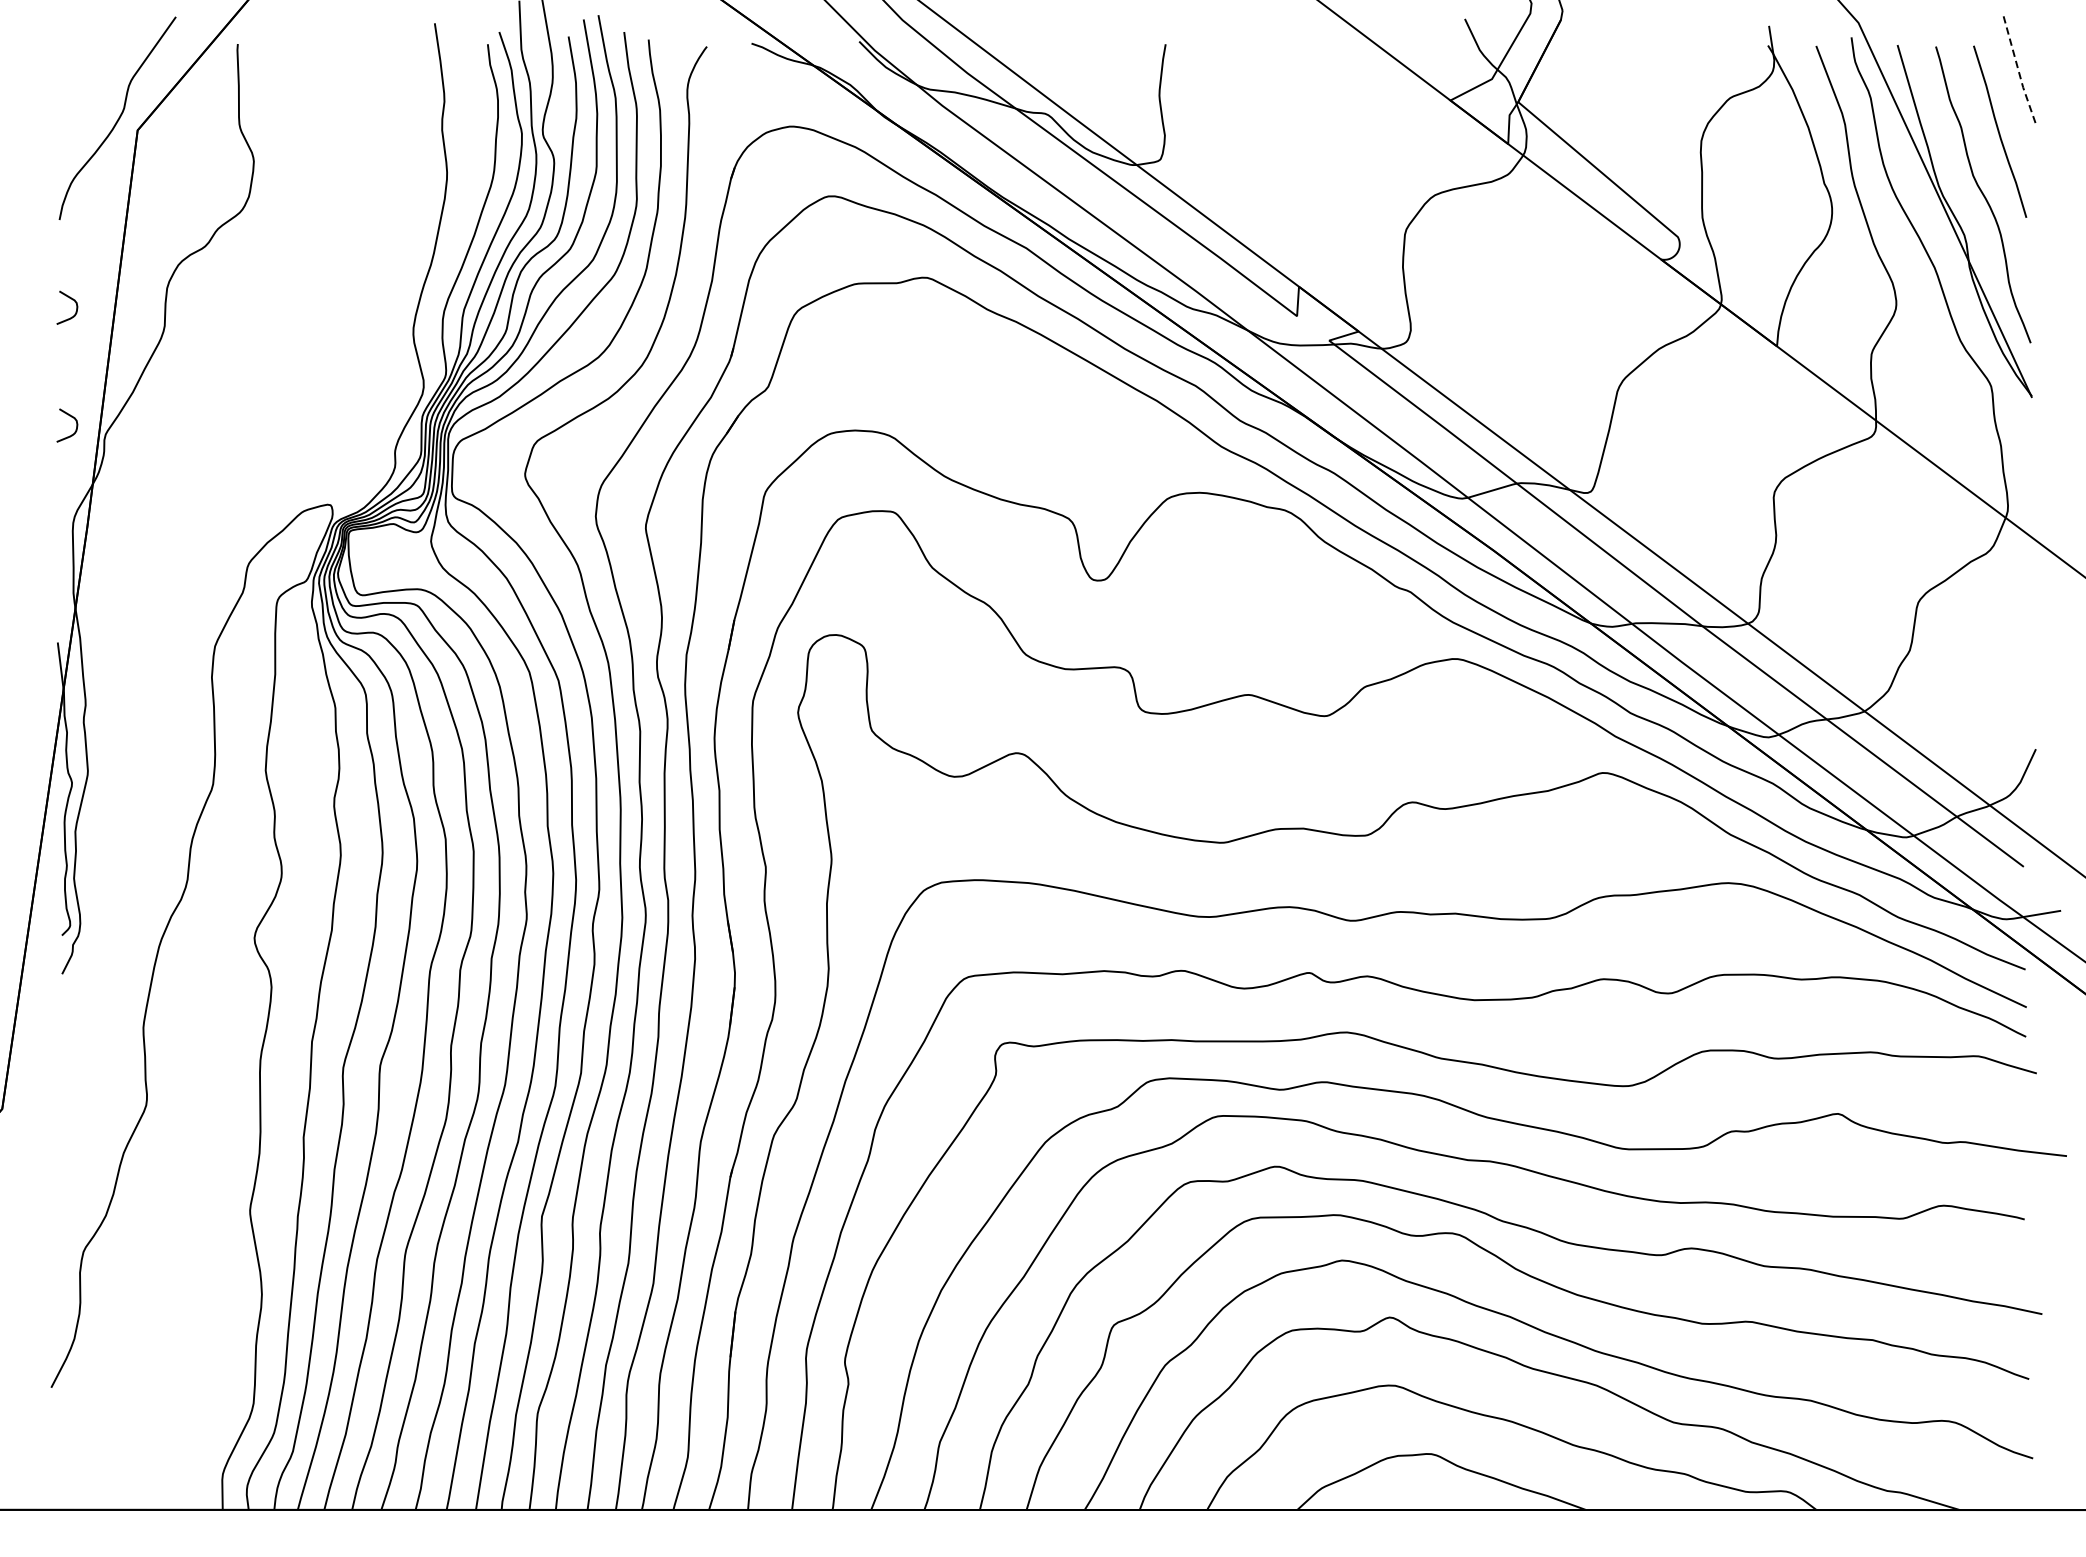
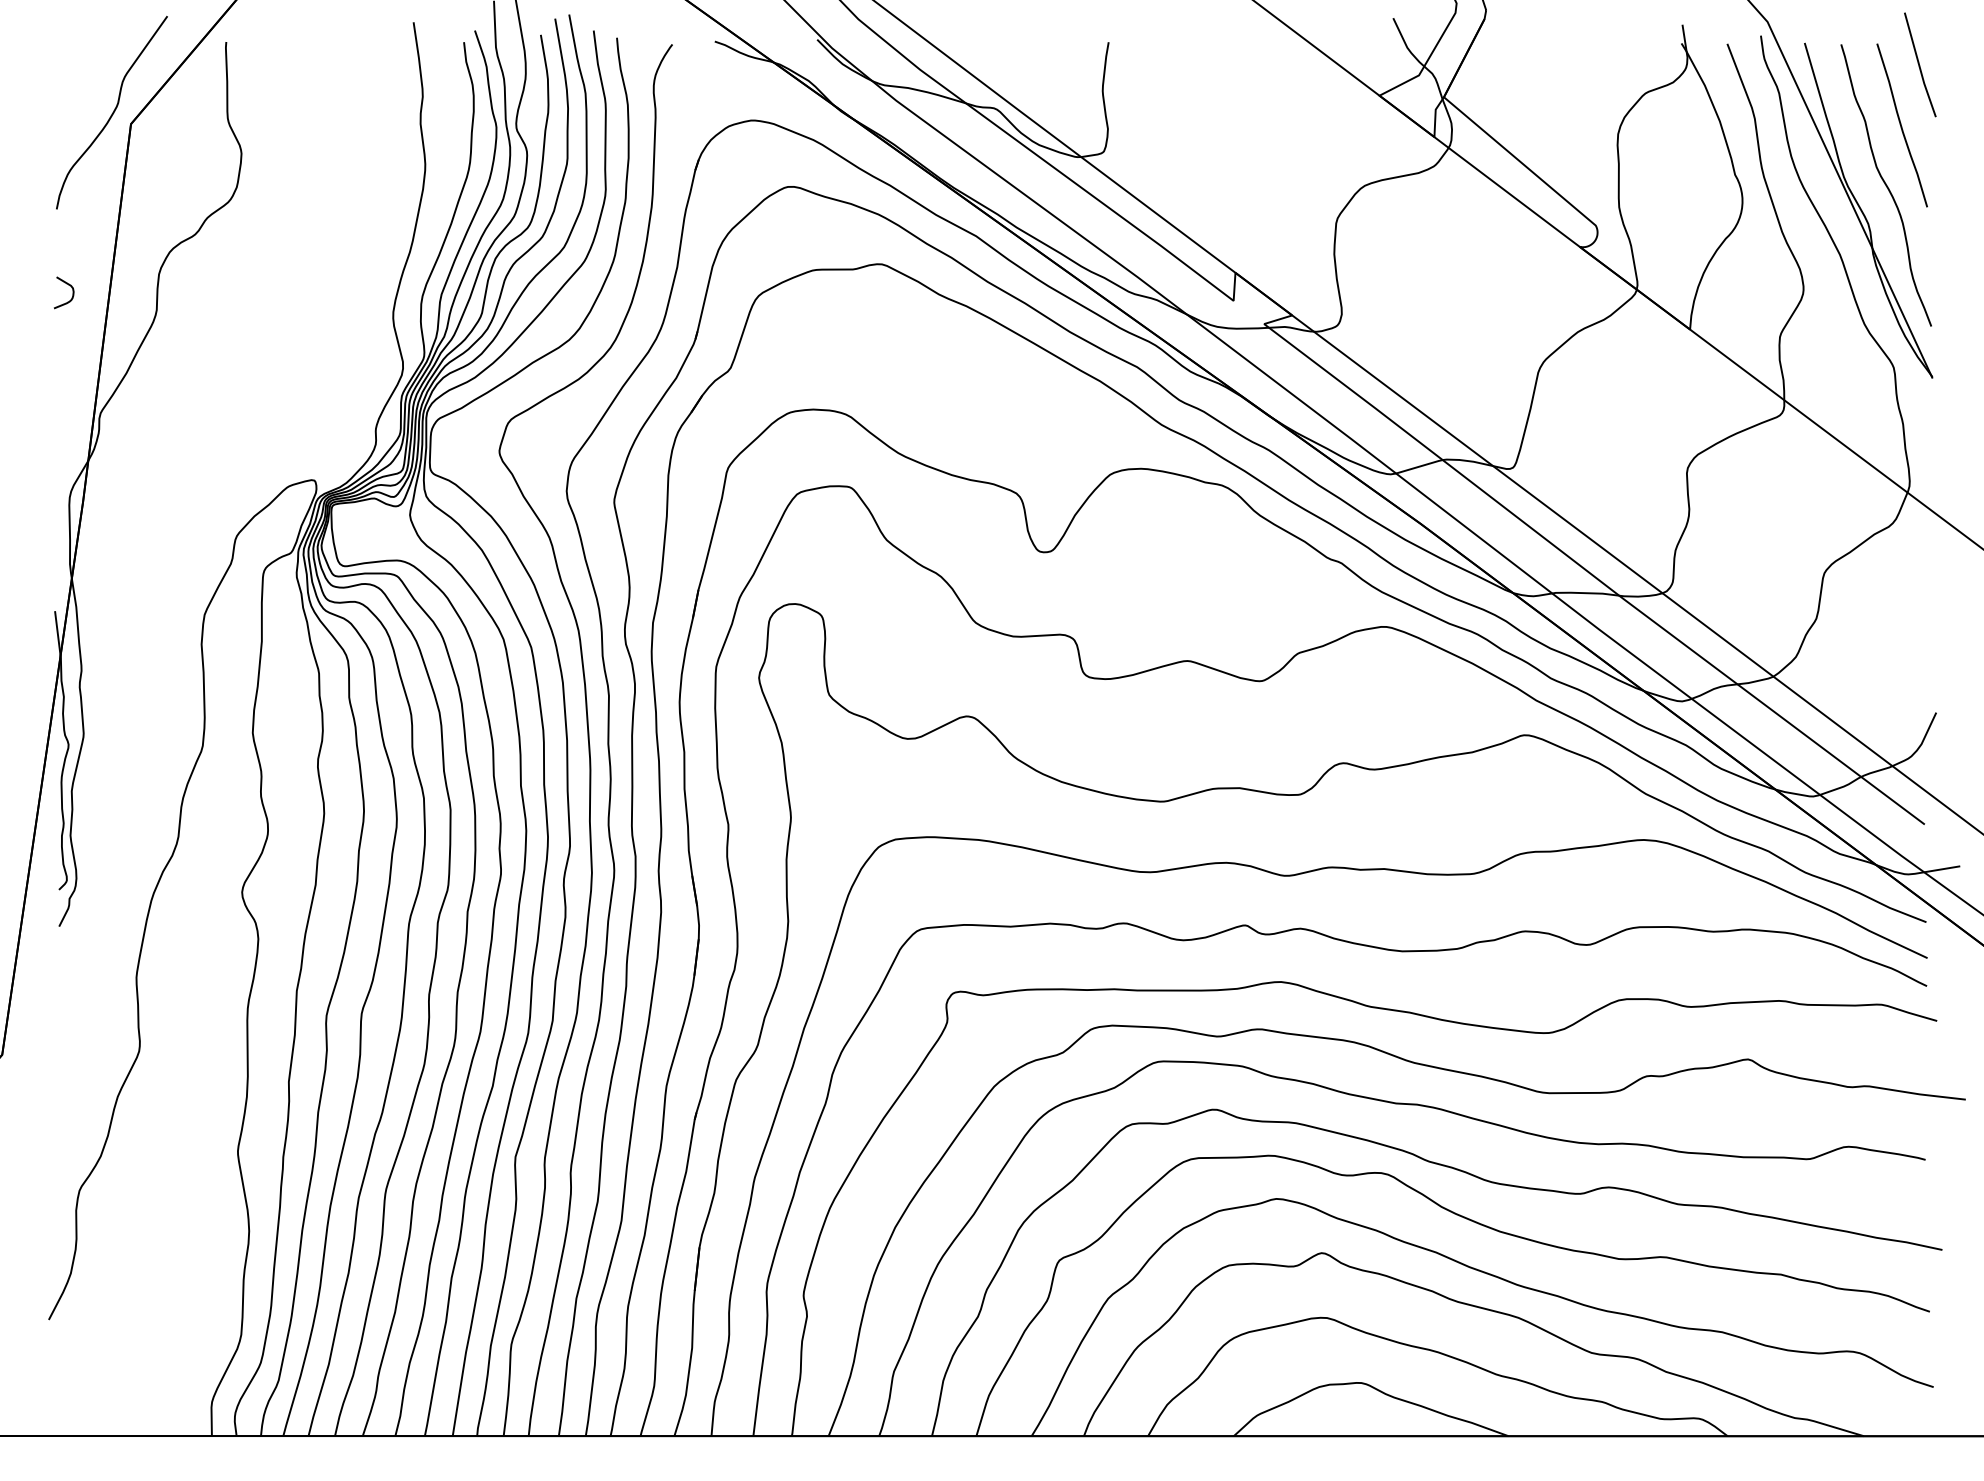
line: (2018, 68) -> (1919, 65), dashed -> solid
curve: (69, 416) -> (66, 396), removed

